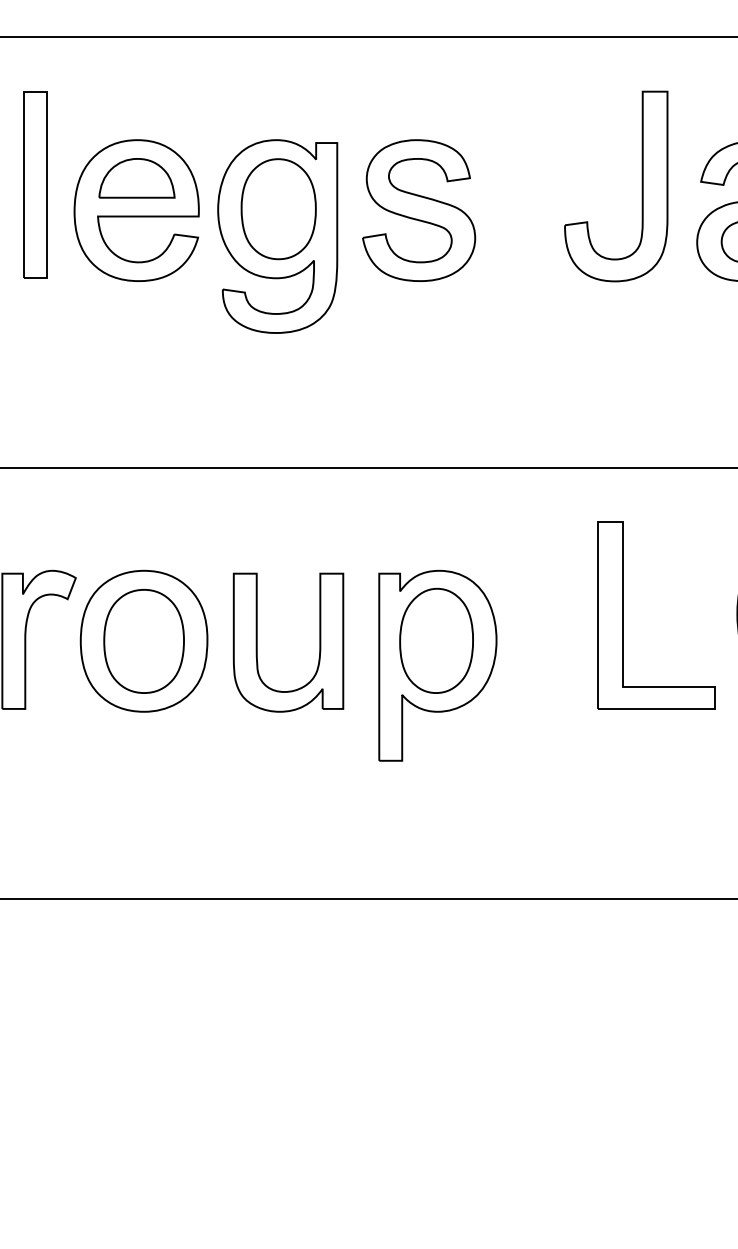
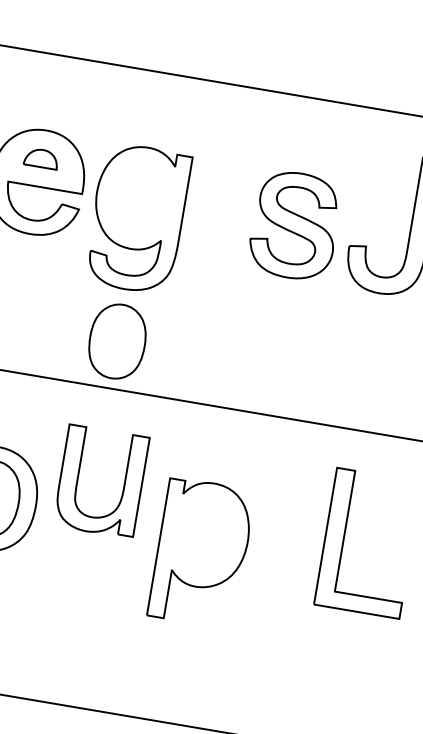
part: (136, 178) -> (41, 158), size x0.6
part: (278, 209) -> (117, 341), moved
part: (419, 210) -> (295, 225), moved
part: (436, 640) -> (203, 534), removed
part: (257, 642) -> (78, 477), moved

